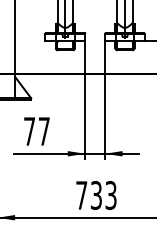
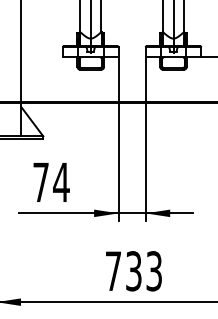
text: (44, 130) -> (61, 181), 77 -> 74

